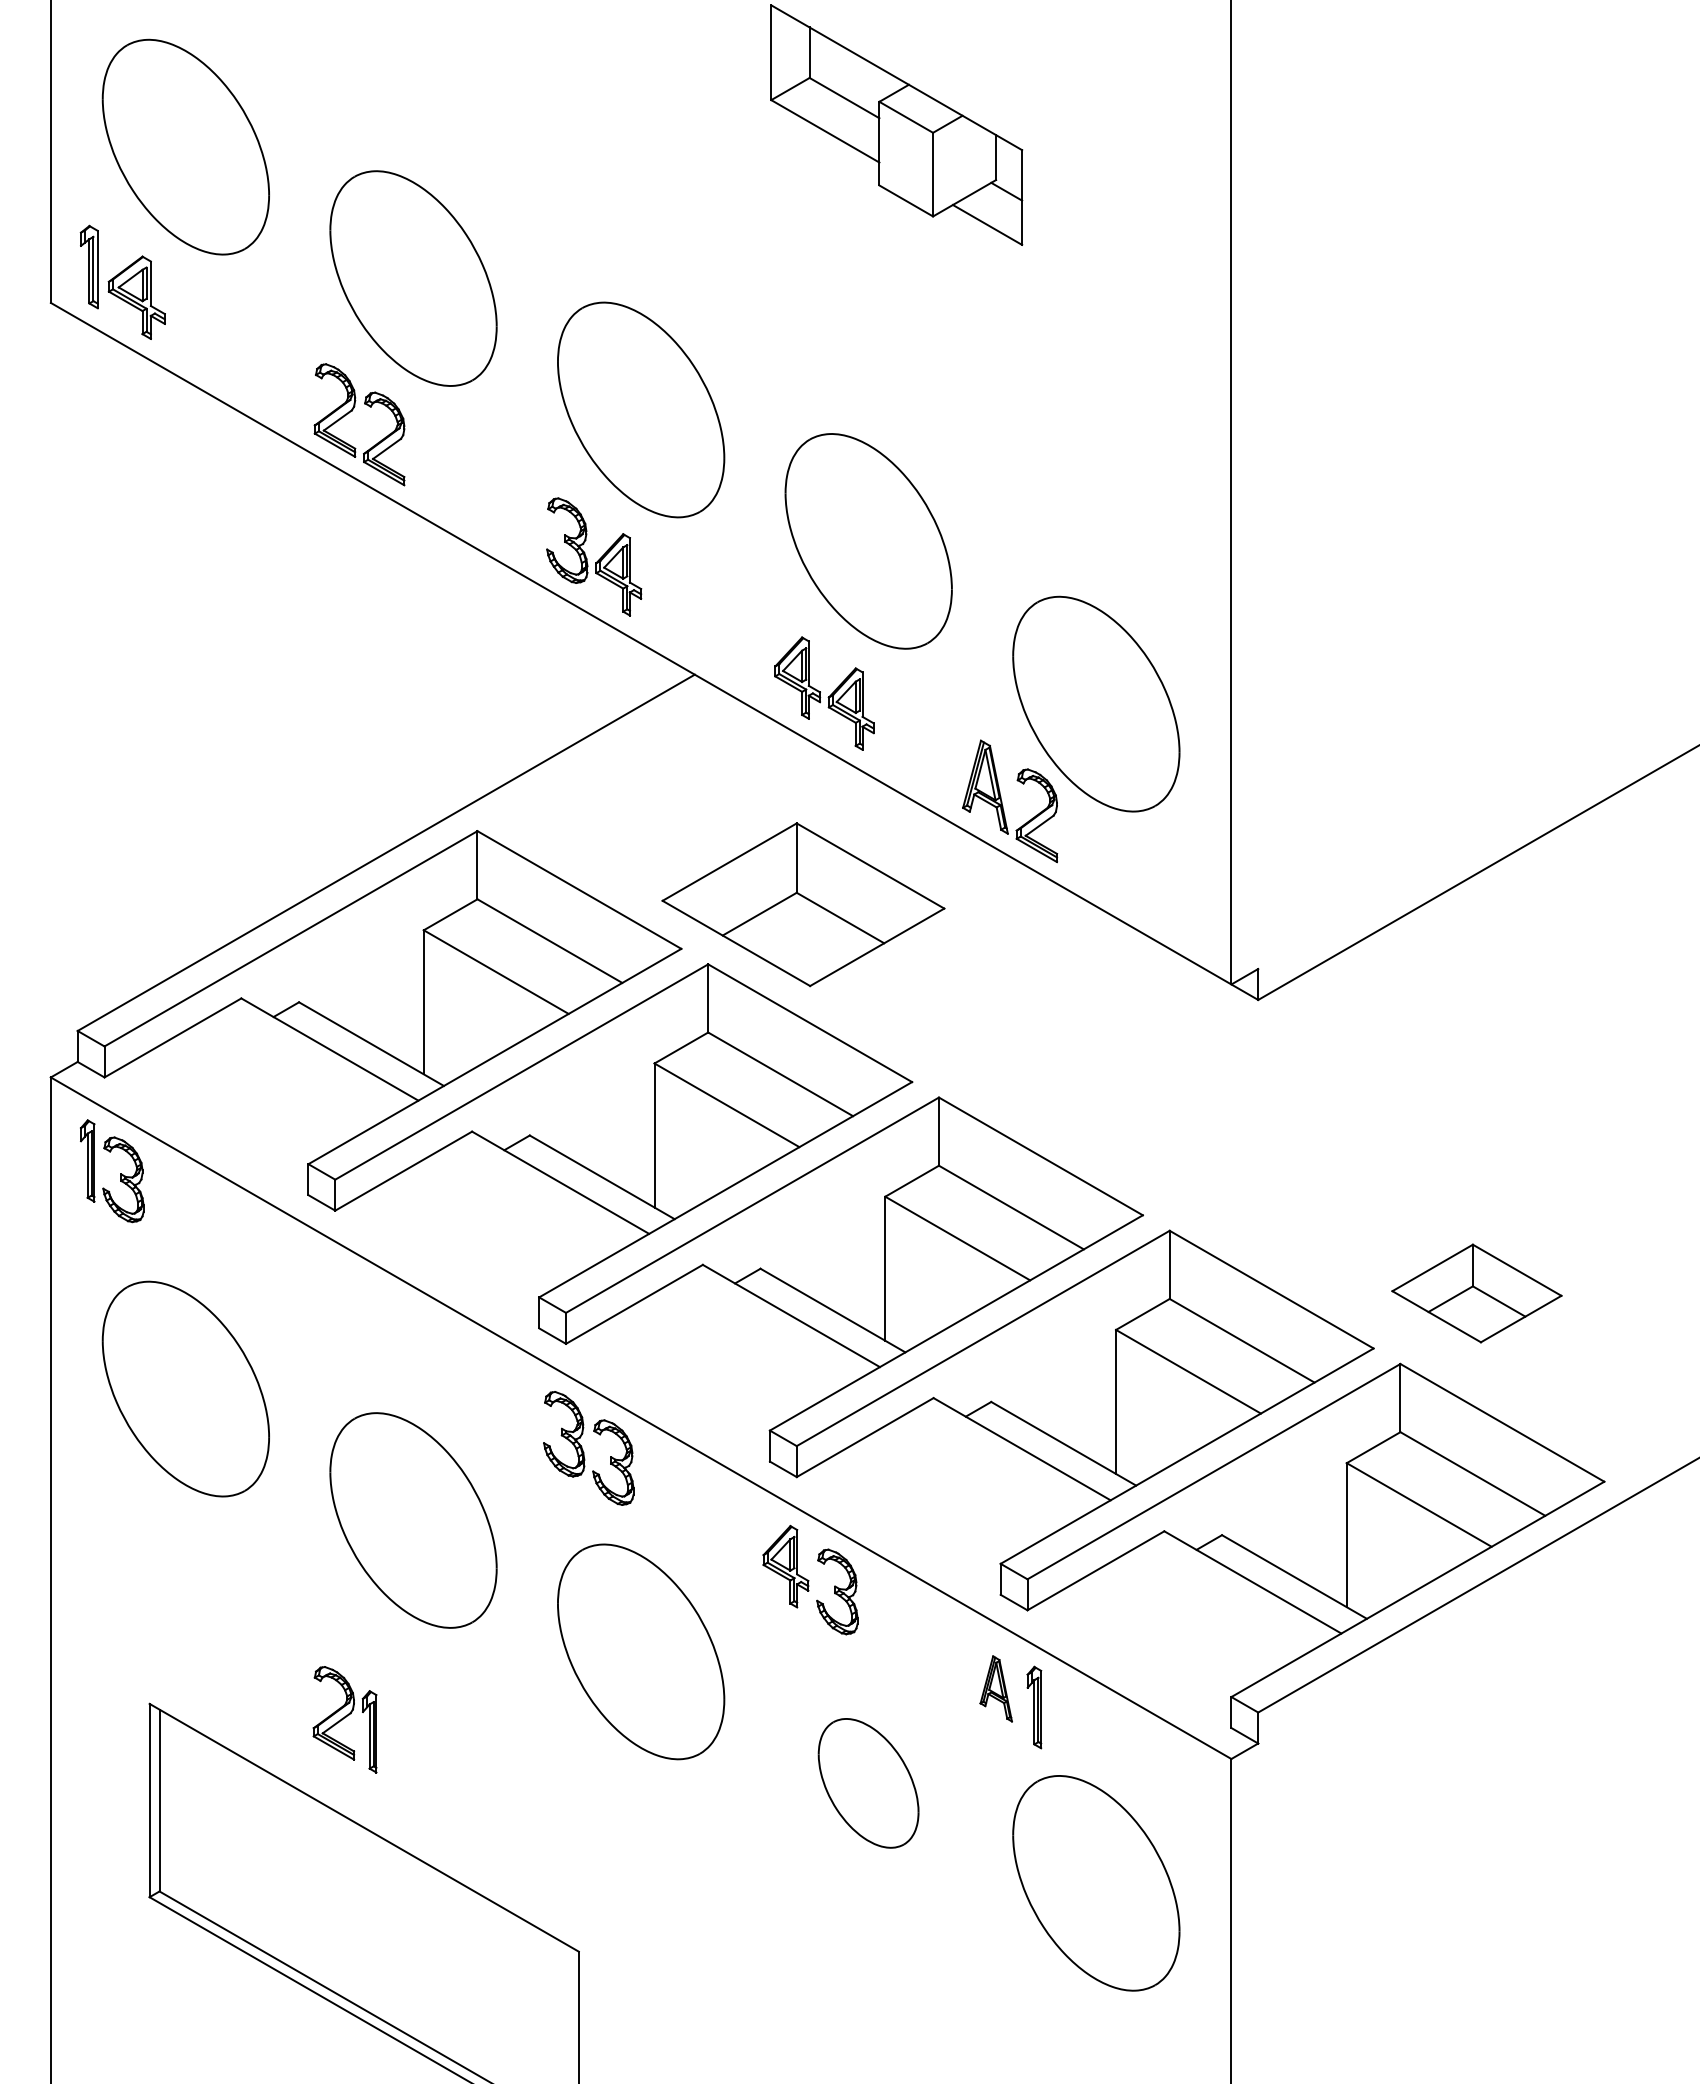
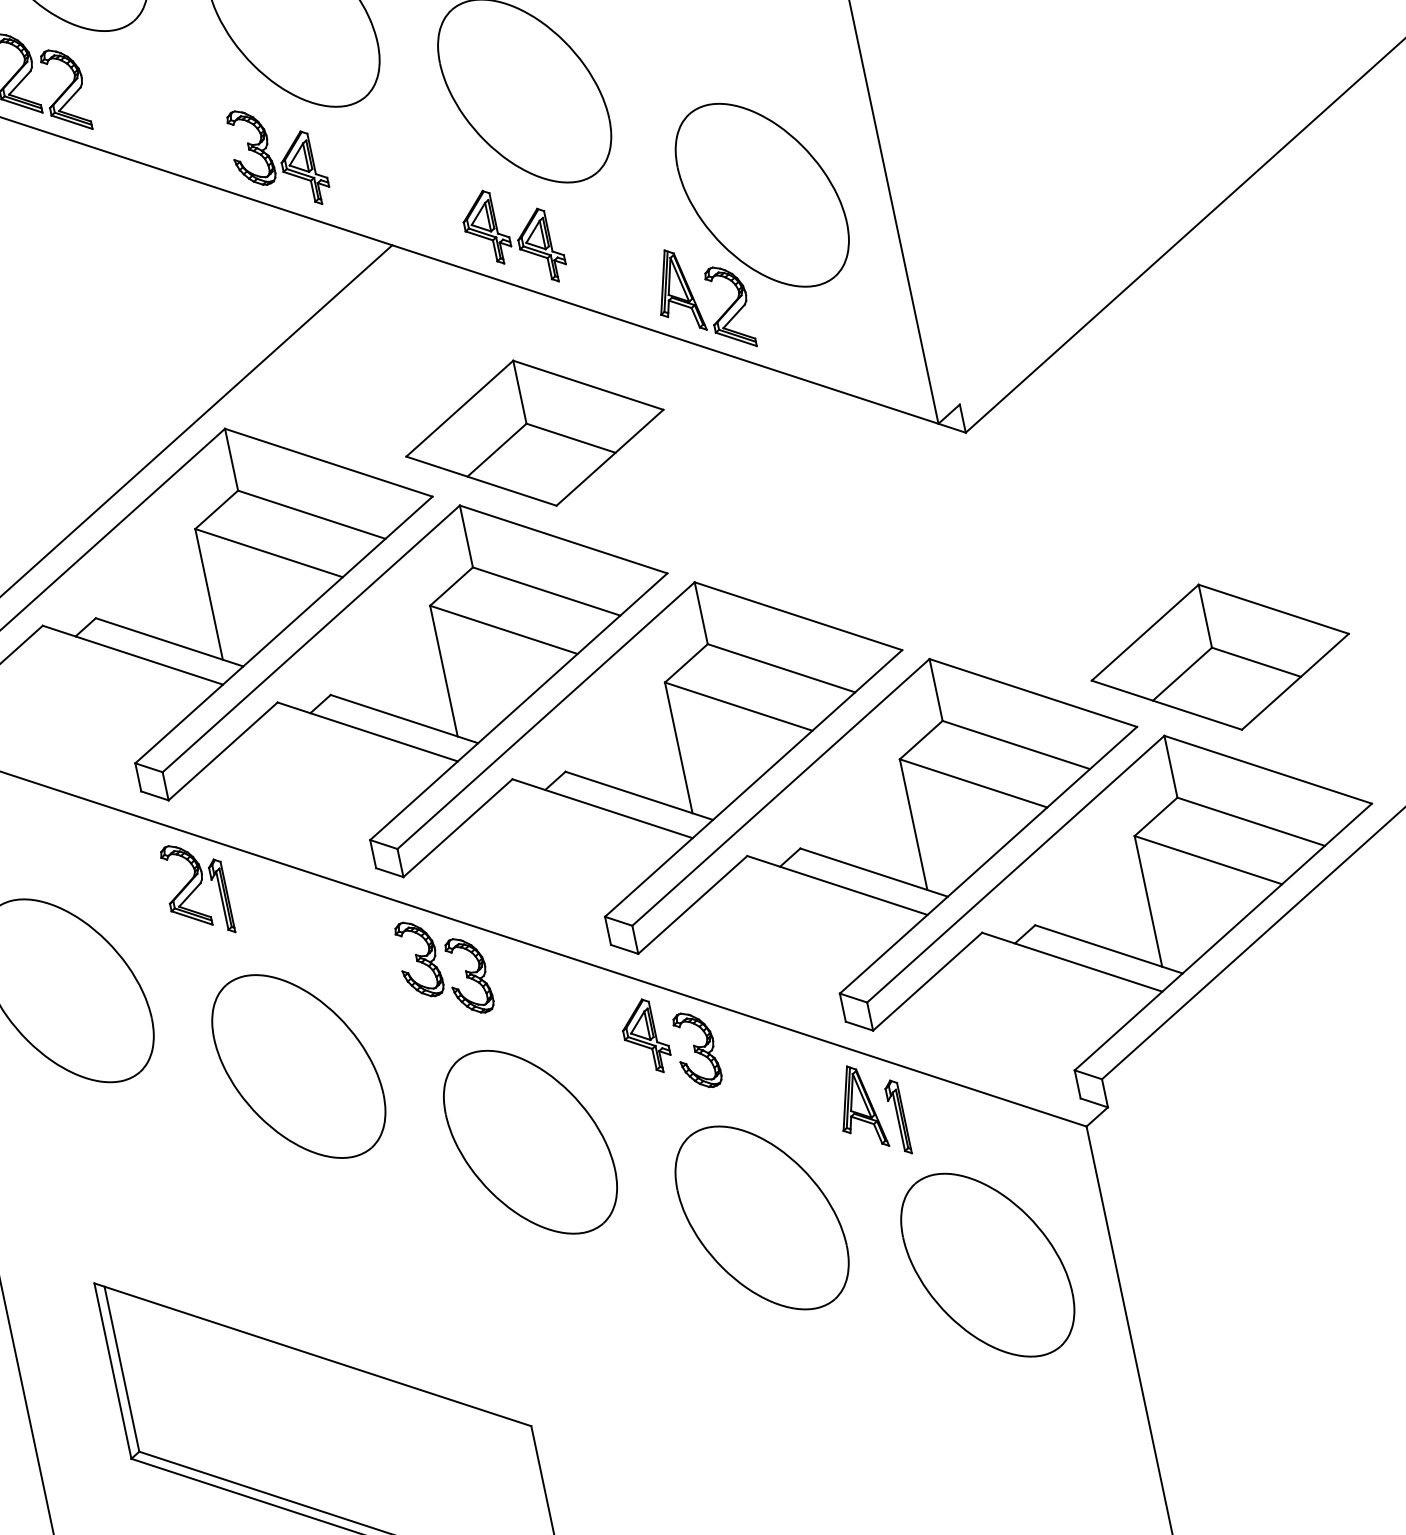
part: (1476, 1293) -> (1219, 657), size x1.67
part: (995, 1688) -> (859, 1107), size x1.43
part: (344, 1719) -> (196, 890), moved
part: (868, 1783) -> (761, 1218), size x1.67

